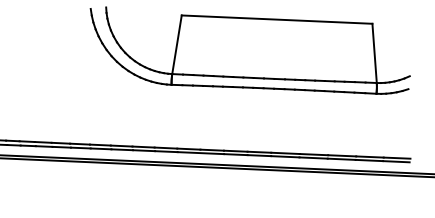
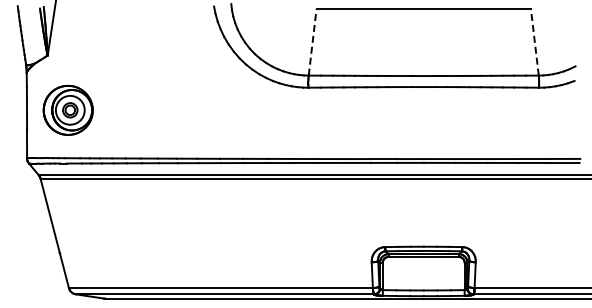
line: (176, 43) -> (312, 41), solid -> dashed
line: (374, 52) -> (534, 41), solid -> dashed

